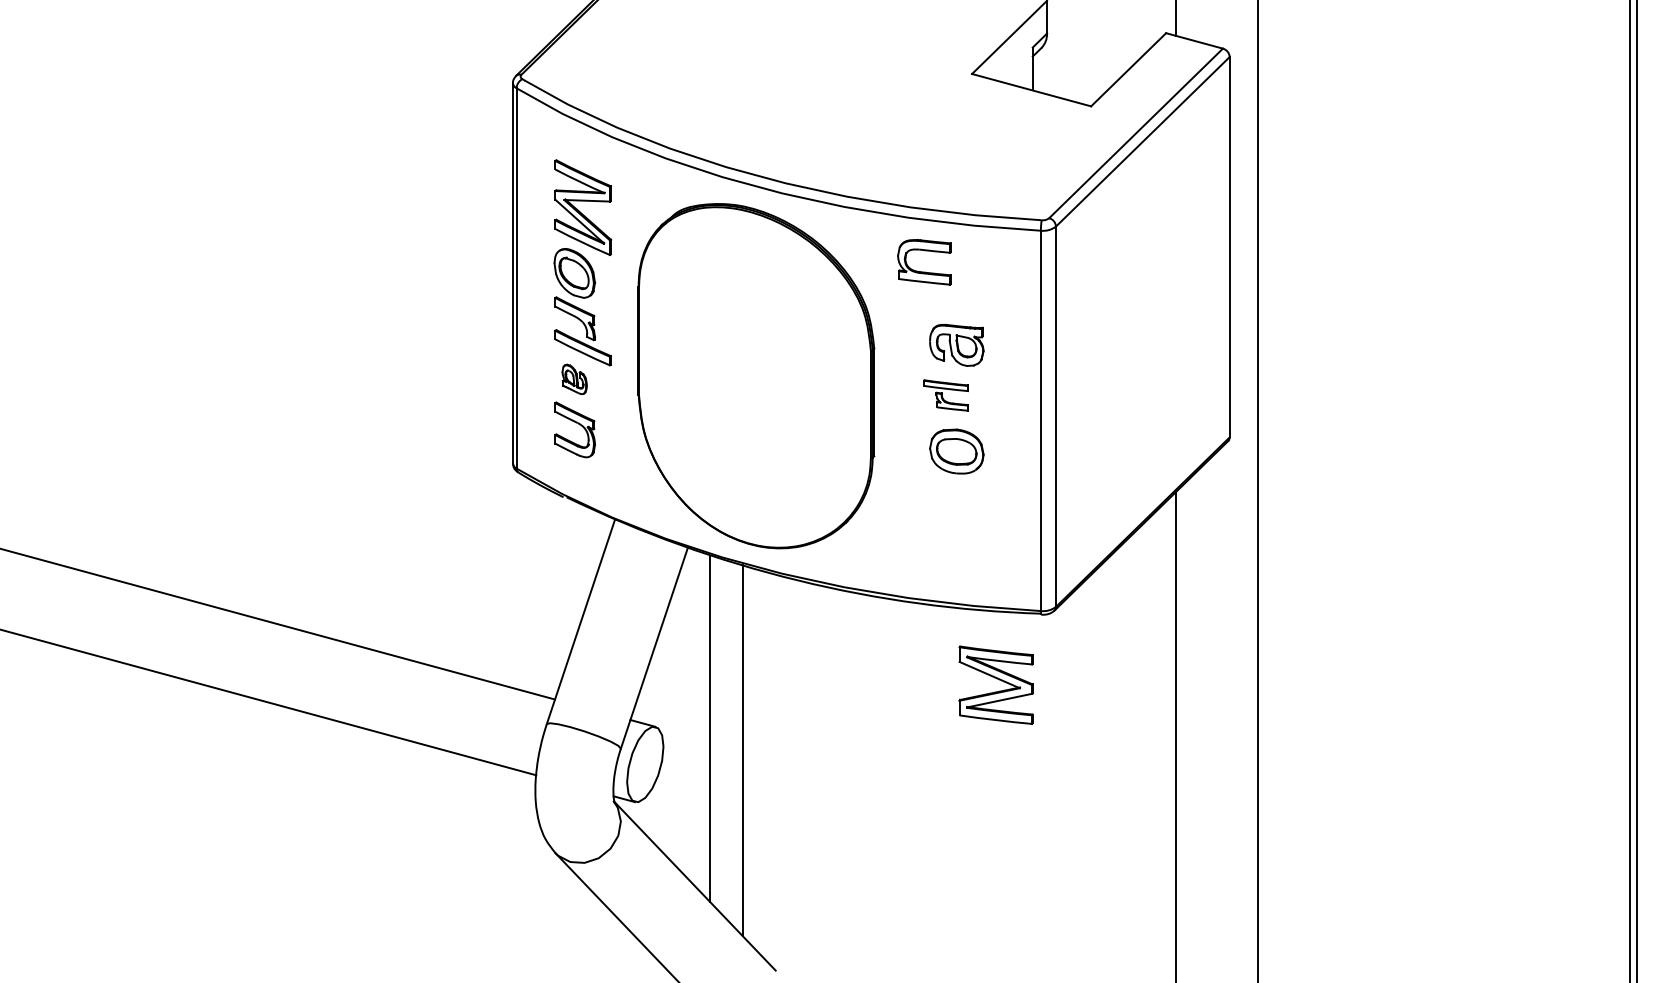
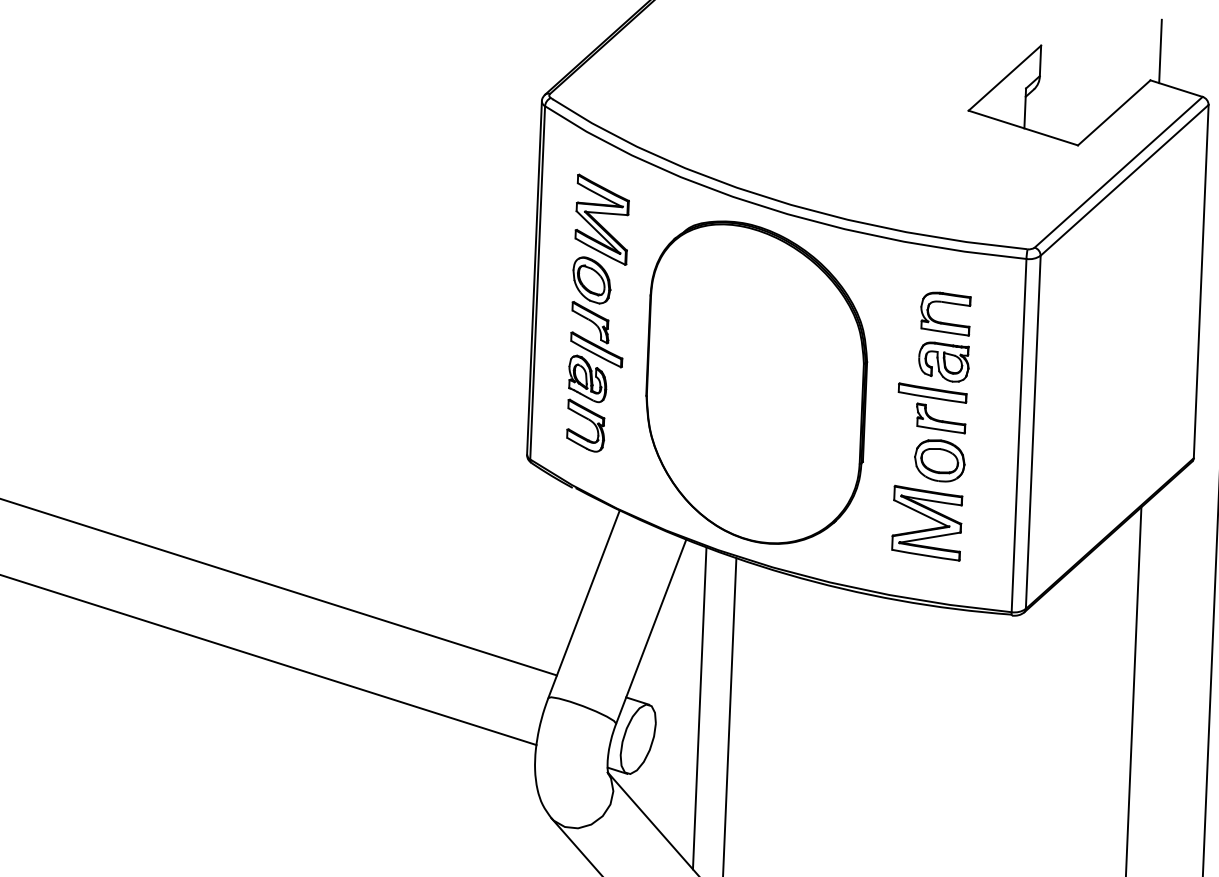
part: (924, 271) -> (945, 322), moved
part: (574, 379) -> (587, 378), size x1.67
part: (945, 395) -> (931, 408), size x1.67
part: (995, 684) -> (926, 522), moved

